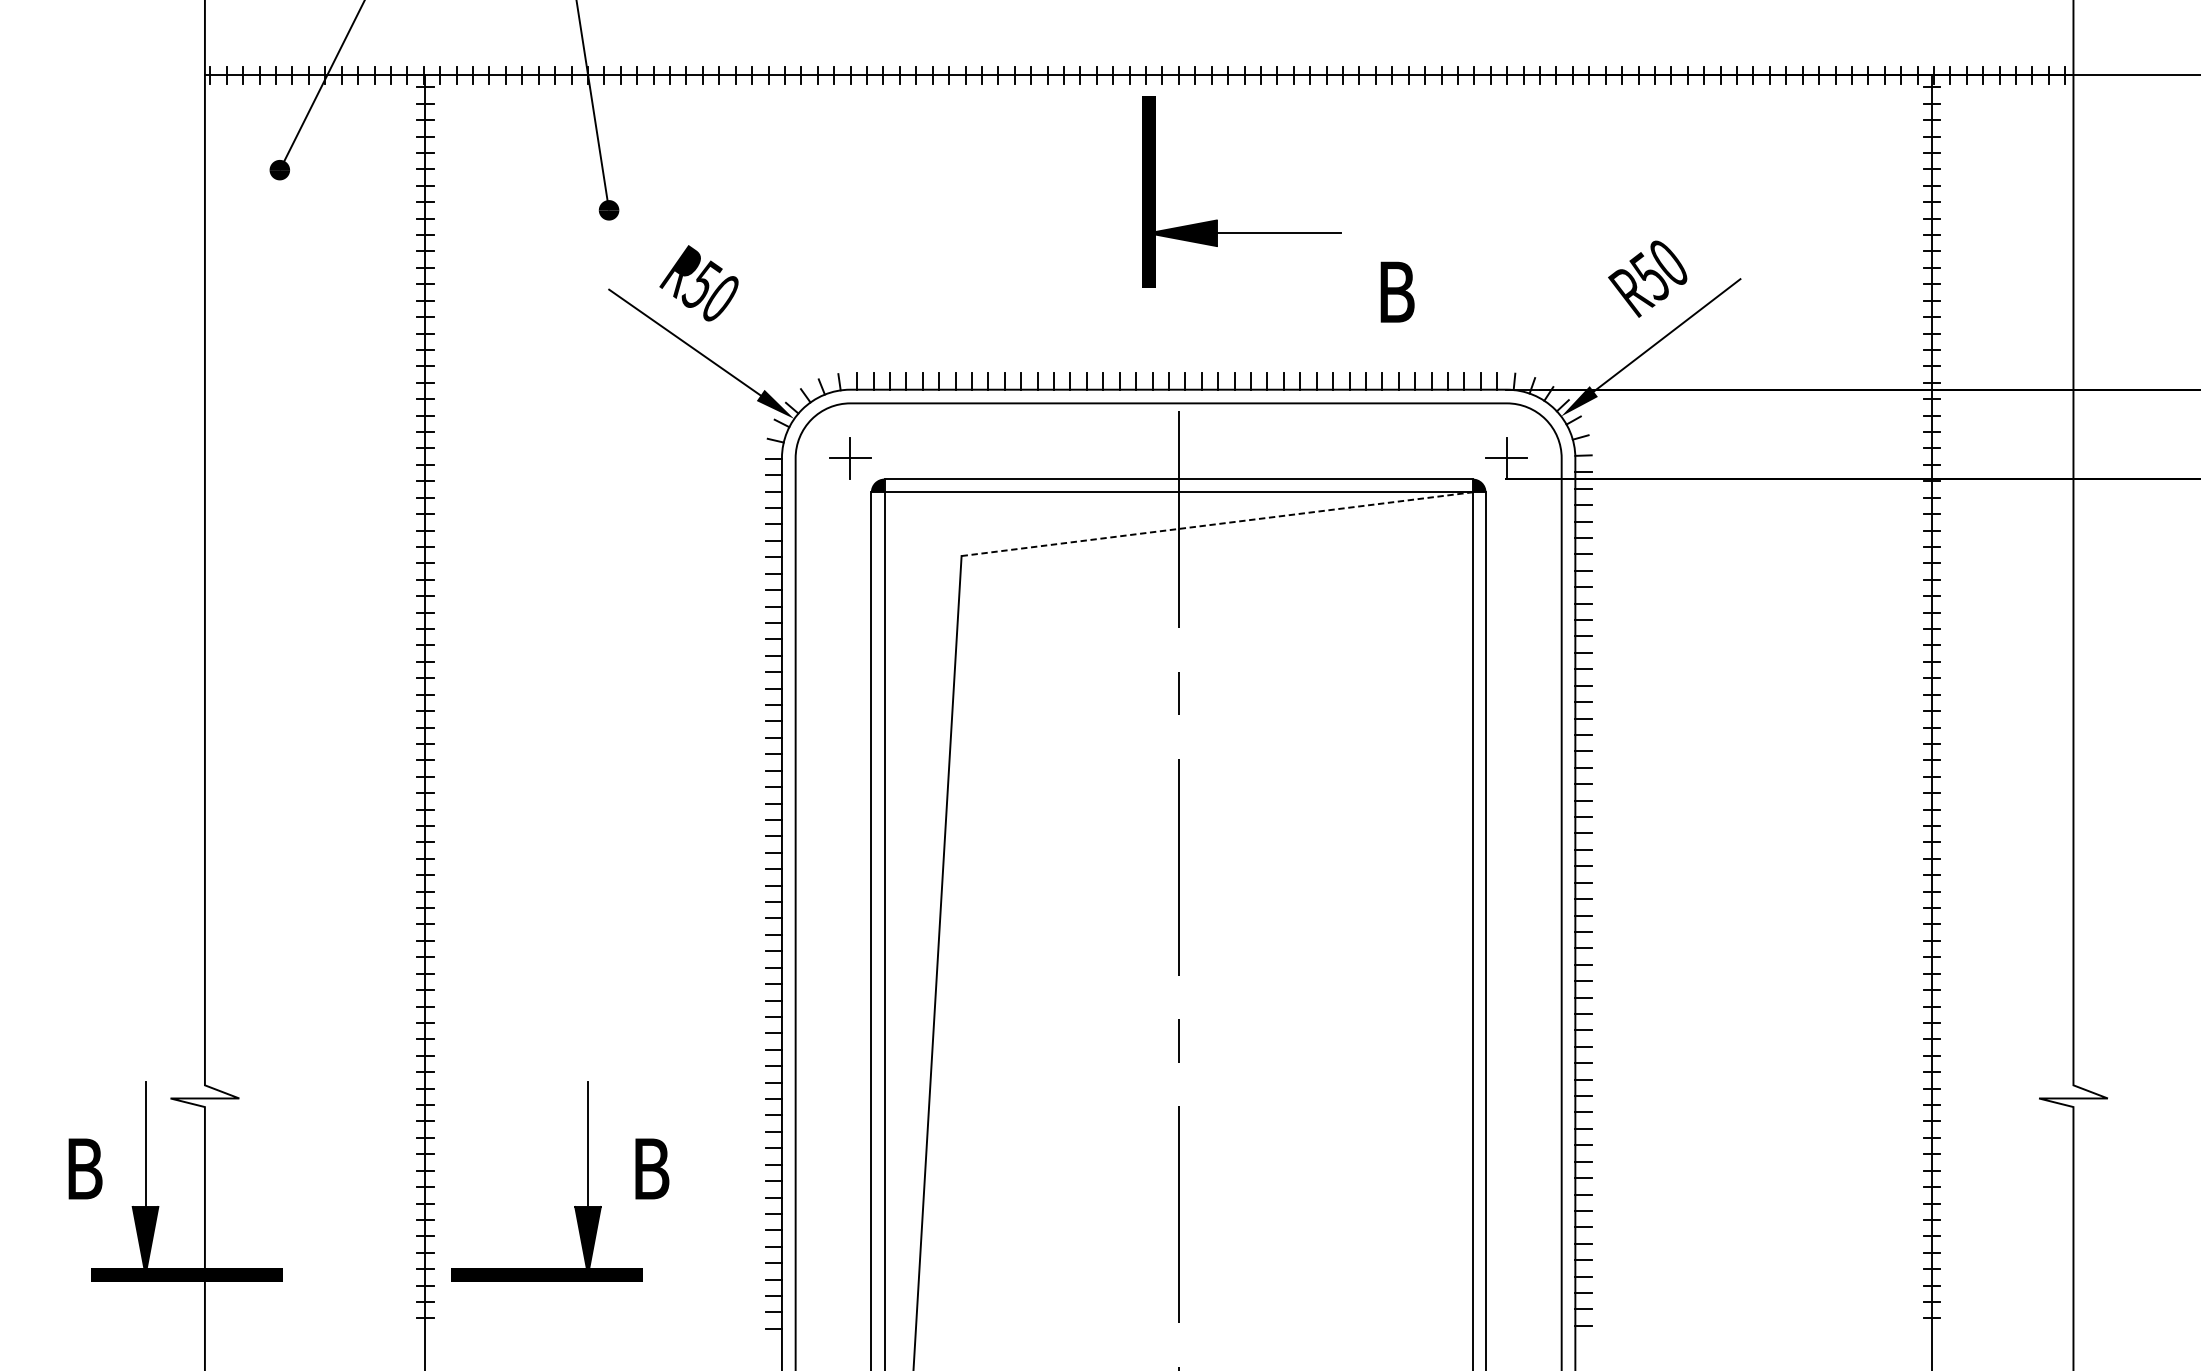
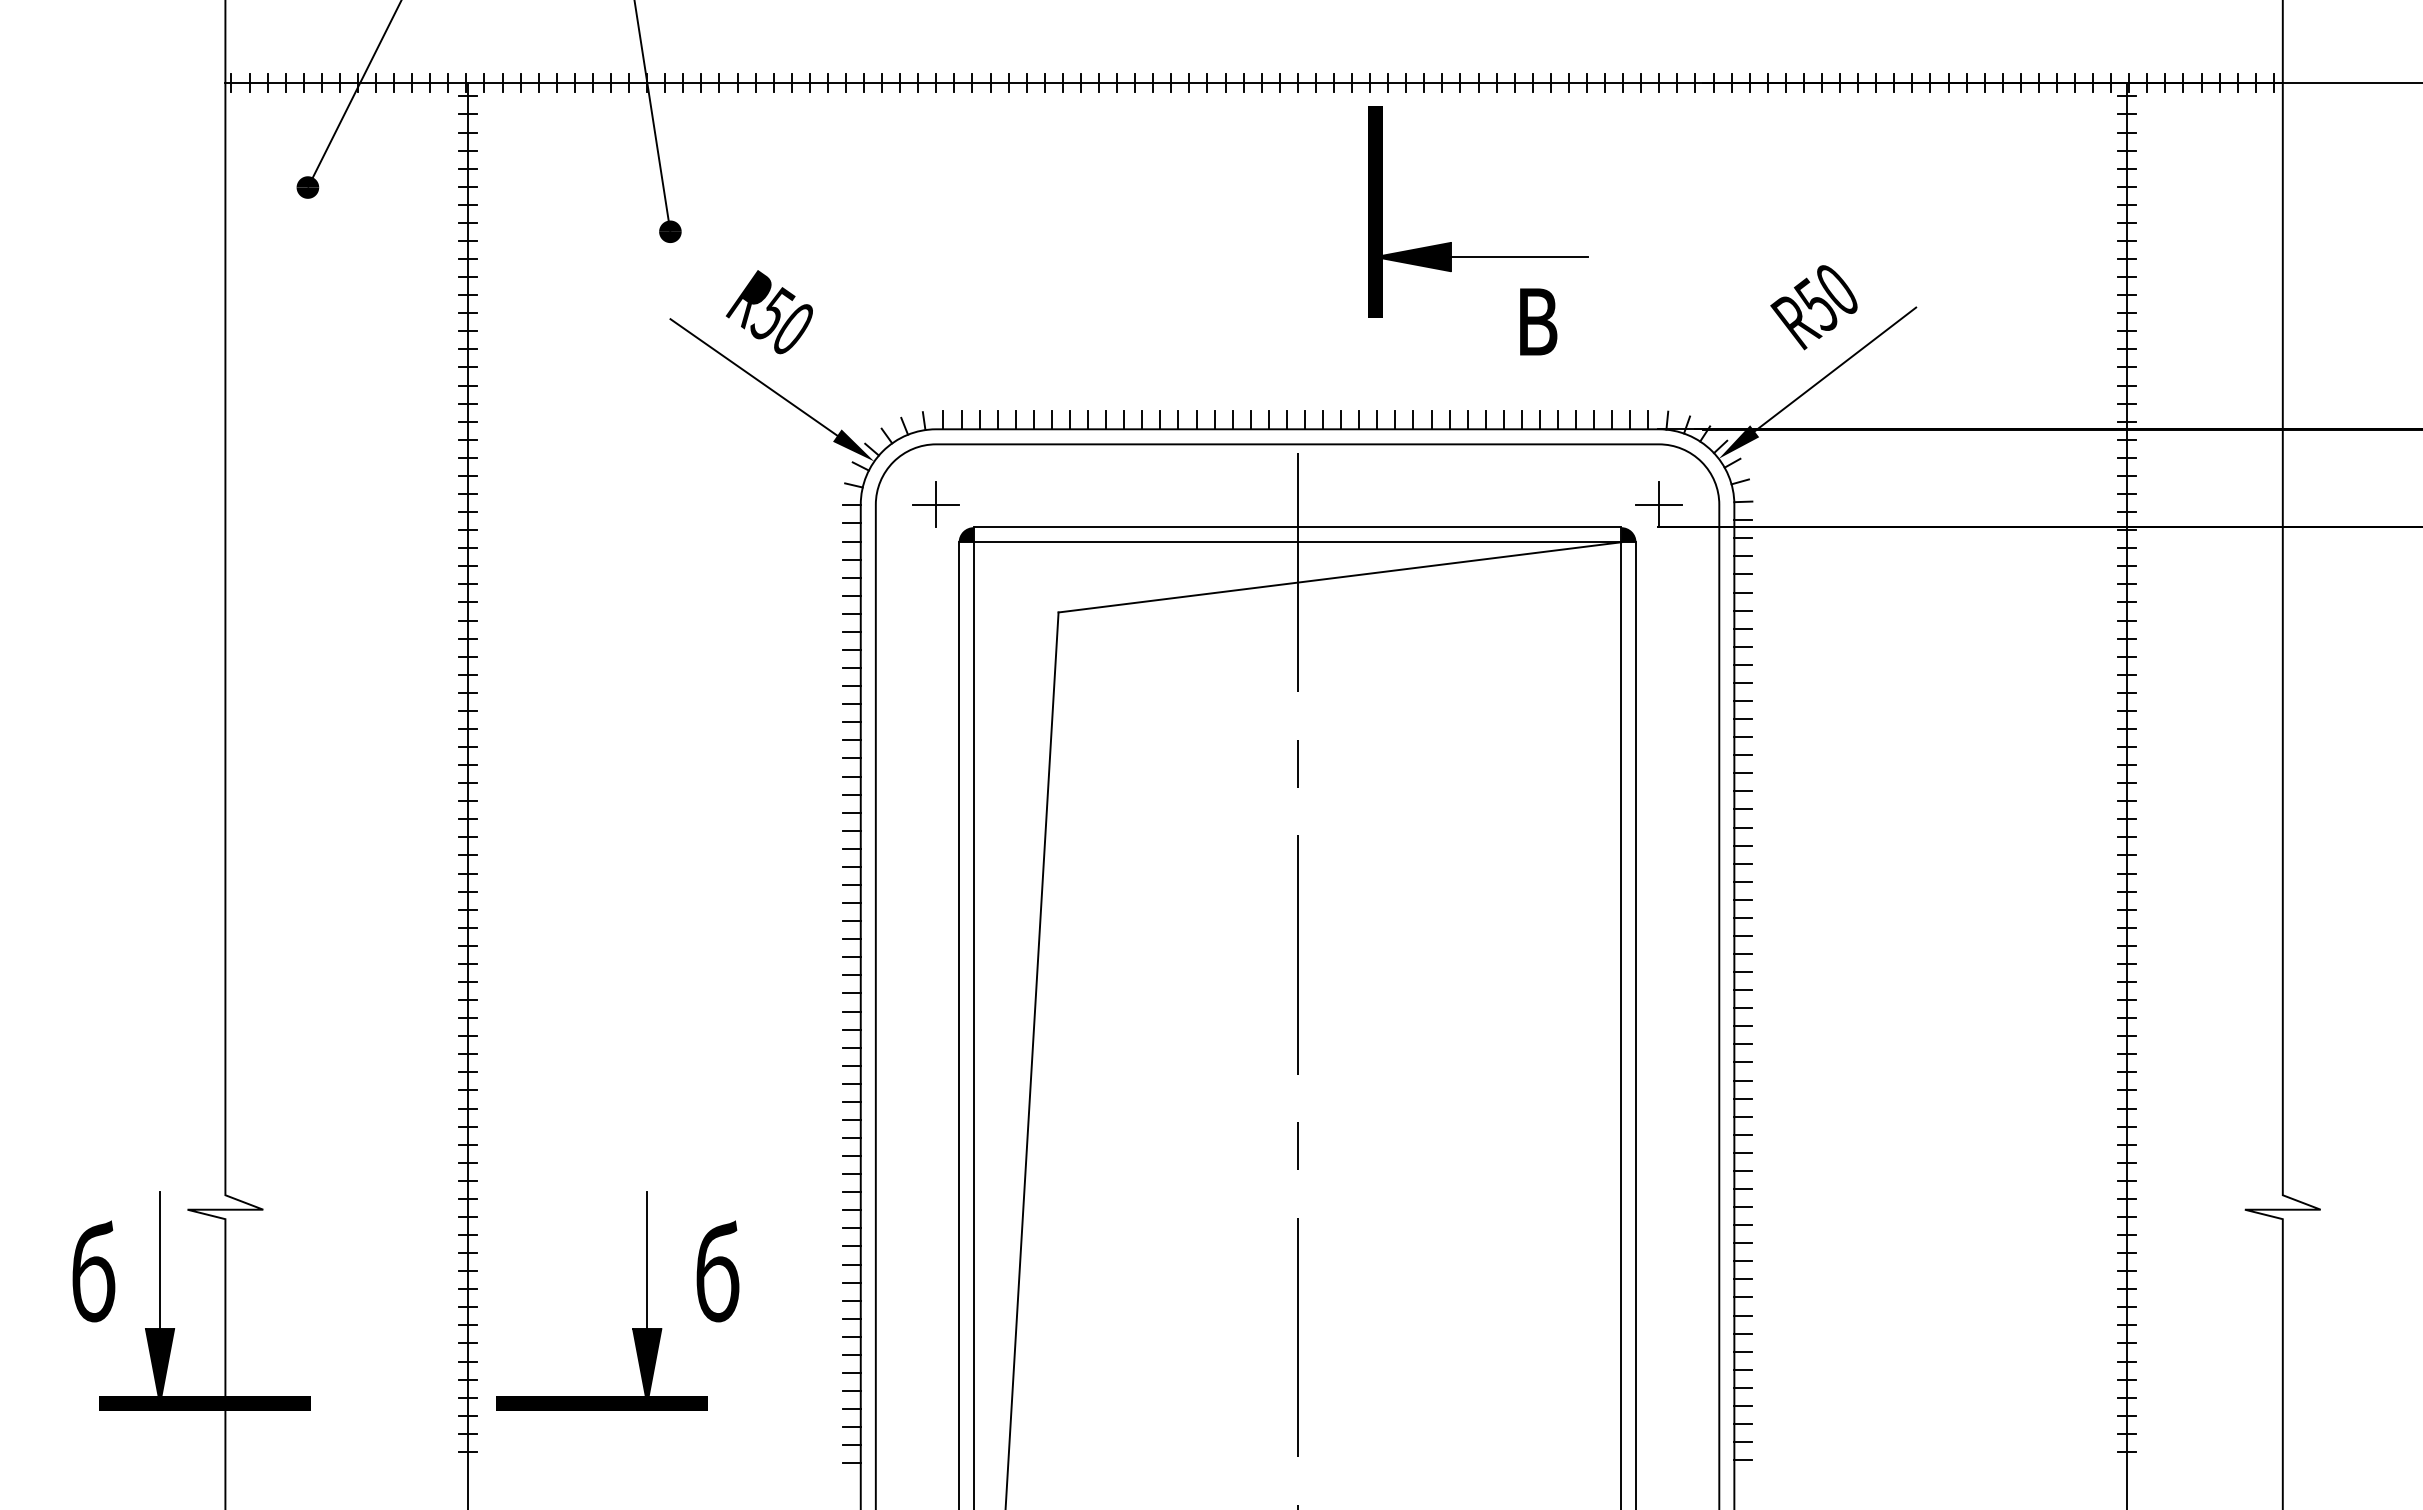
part: (1217, 220) -> (1451, 242), moved
line: (1216, 524) -> (1339, 577), dashed -> solid
text: (85, 1154) -> (93, 1271), в -> б
text: (651, 1154) -> (717, 1271), в -> б

